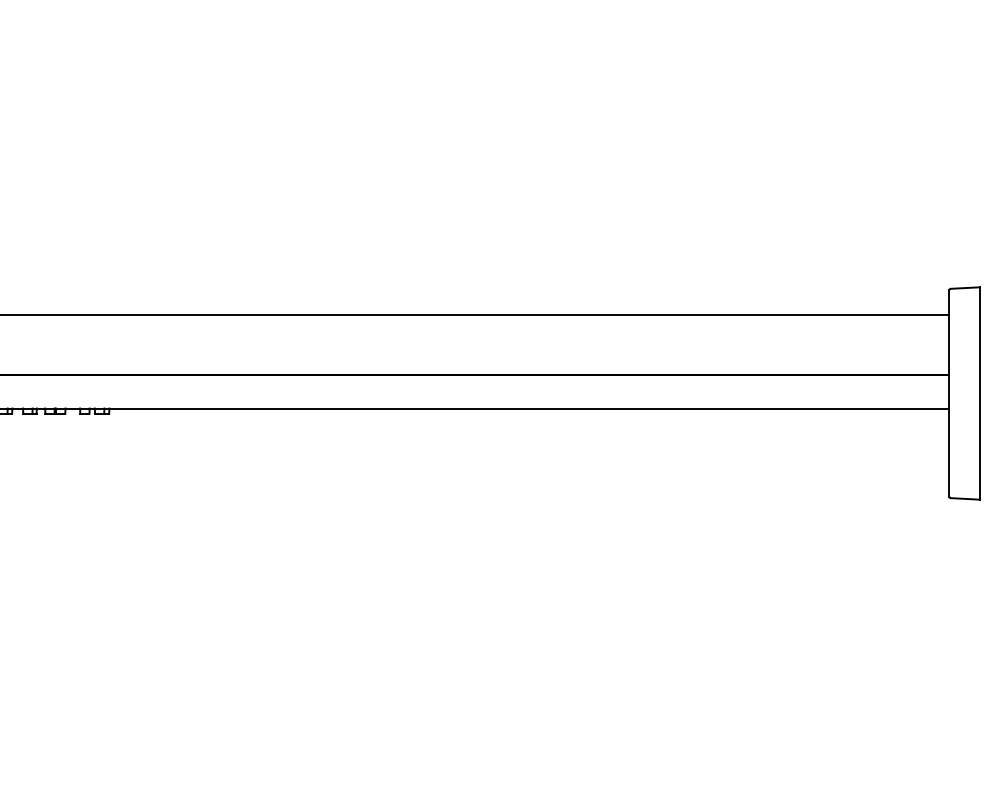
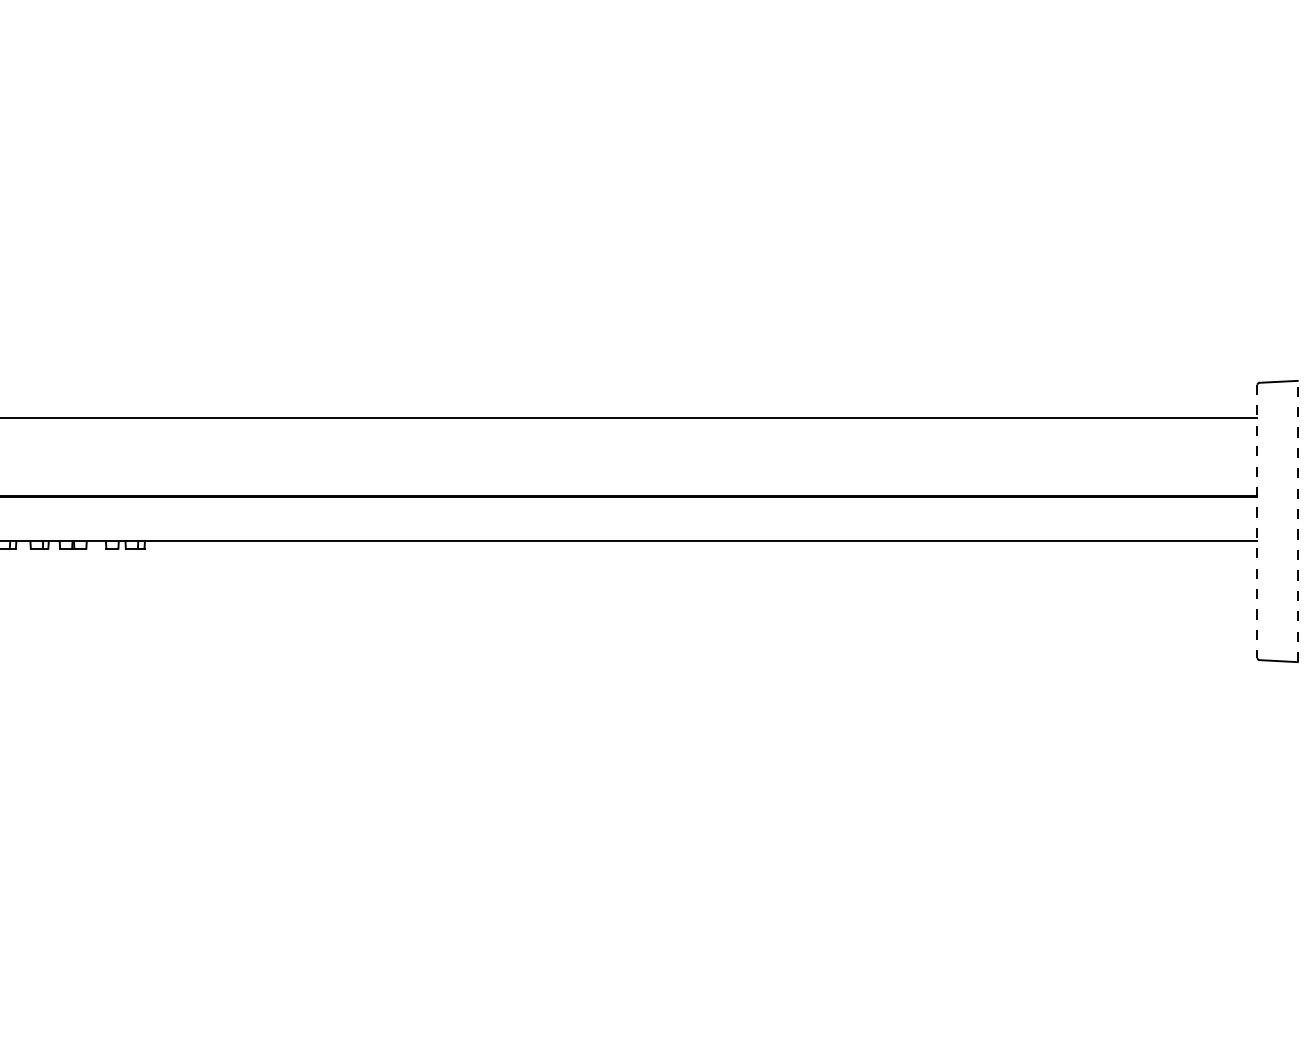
line: (949, 393) -> (1257, 521), solid -> dashed
line: (979, 393) -> (1297, 521), solid -> dashed

